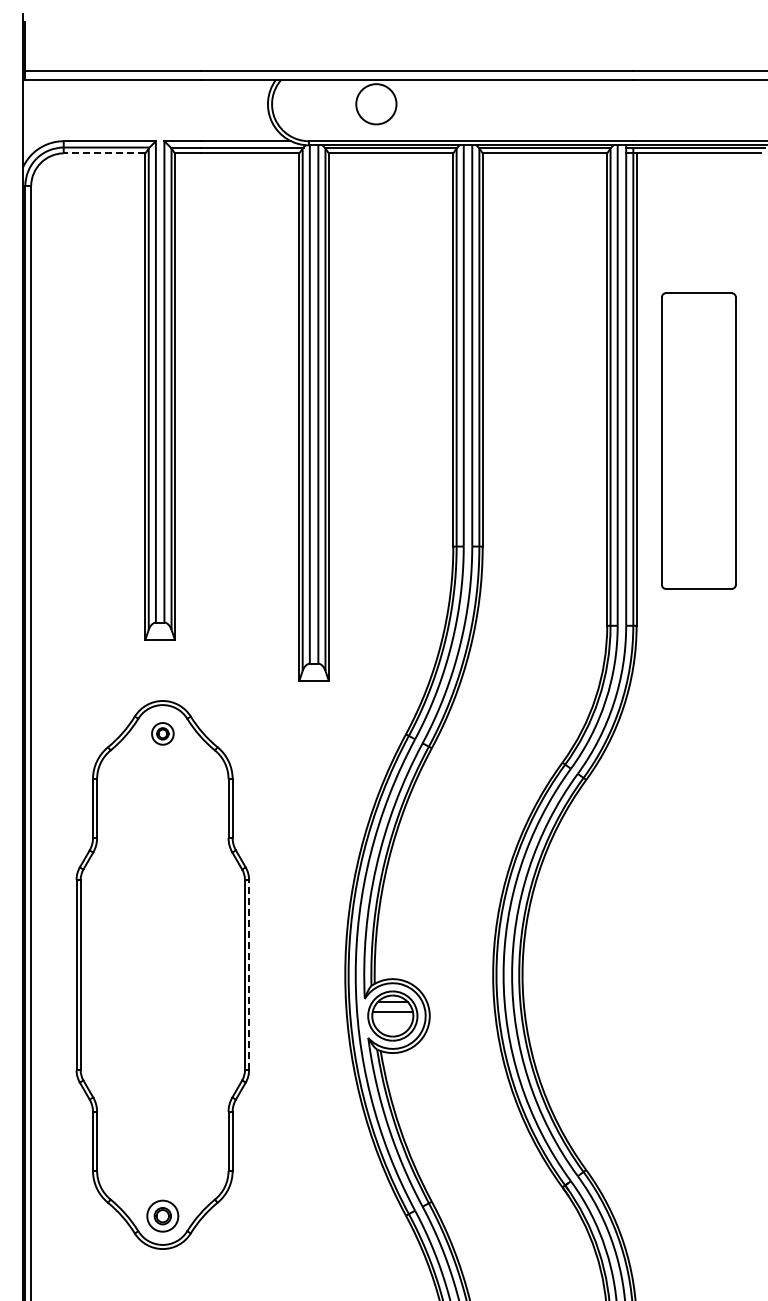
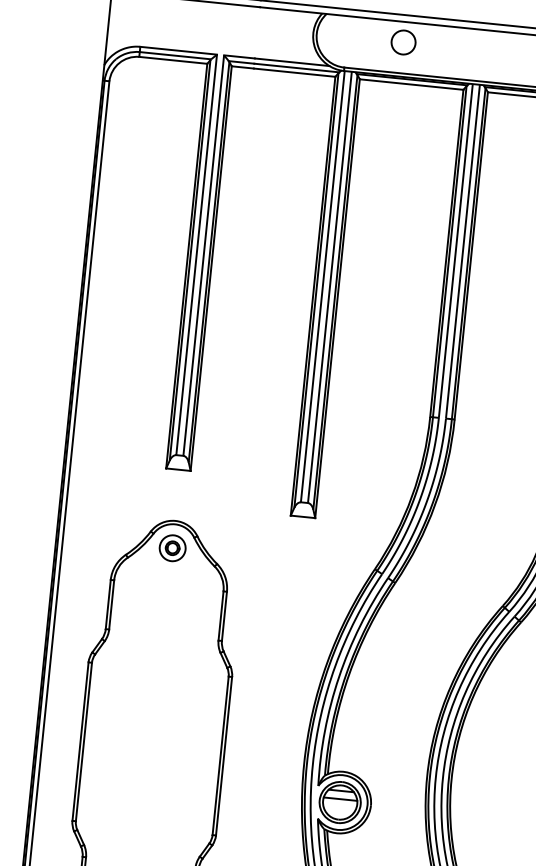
circle: (376, 103) -> (403, 41), size x0.71
line: (104, 153) -> (173, 60), dashed -> solid
part: (162, 733) -> (172, 547), size x1.43
line: (249, 974) -> (224, 755), dashed -> solid

